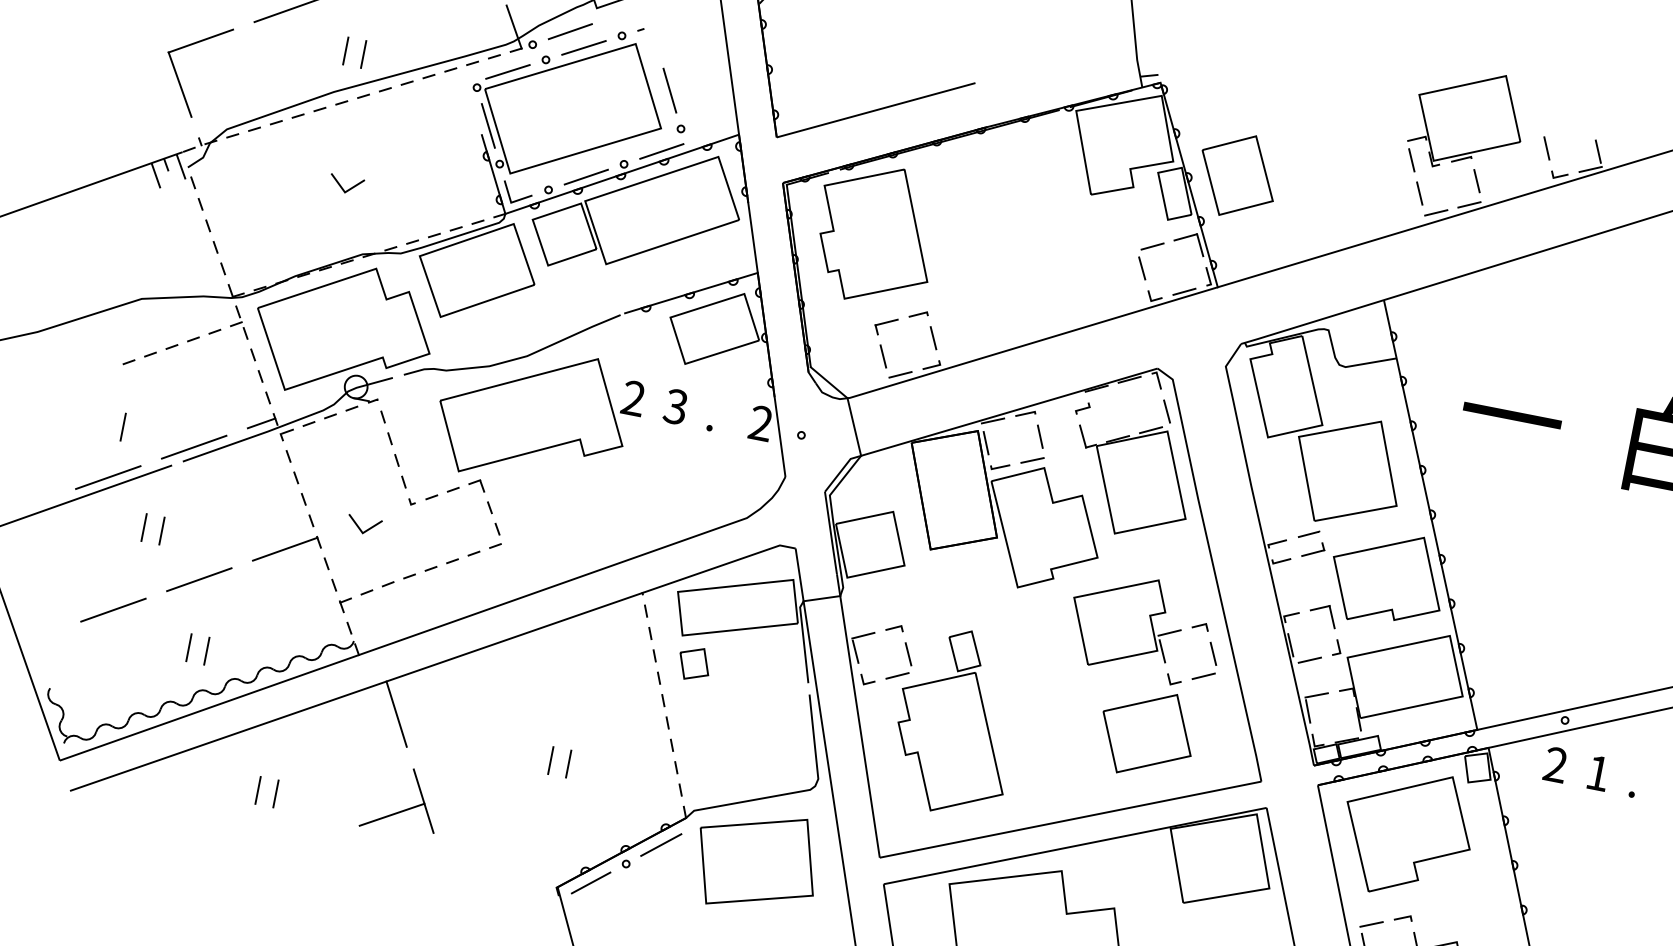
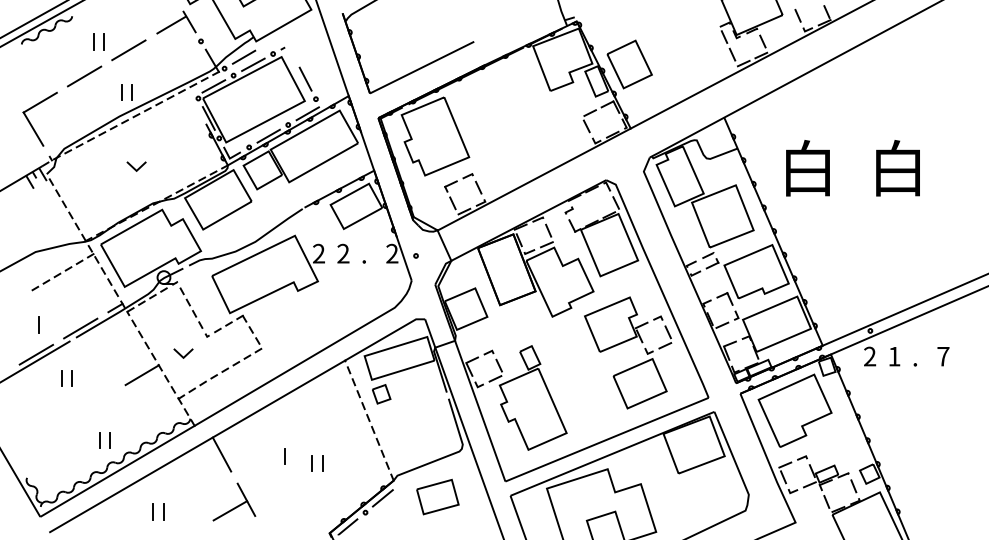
text: (676, 406) -> (343, 253), 3 -> 2
text: (1511, 416) -> (807, 168), 一 -> 白
line: (198, 579) -> (97, 401), removed
line: (113, 609) -> (53, 427), removed
line: (504, 738) -> (284, 456), added
part: (756, 860) -> (437, 496), size x0.6

